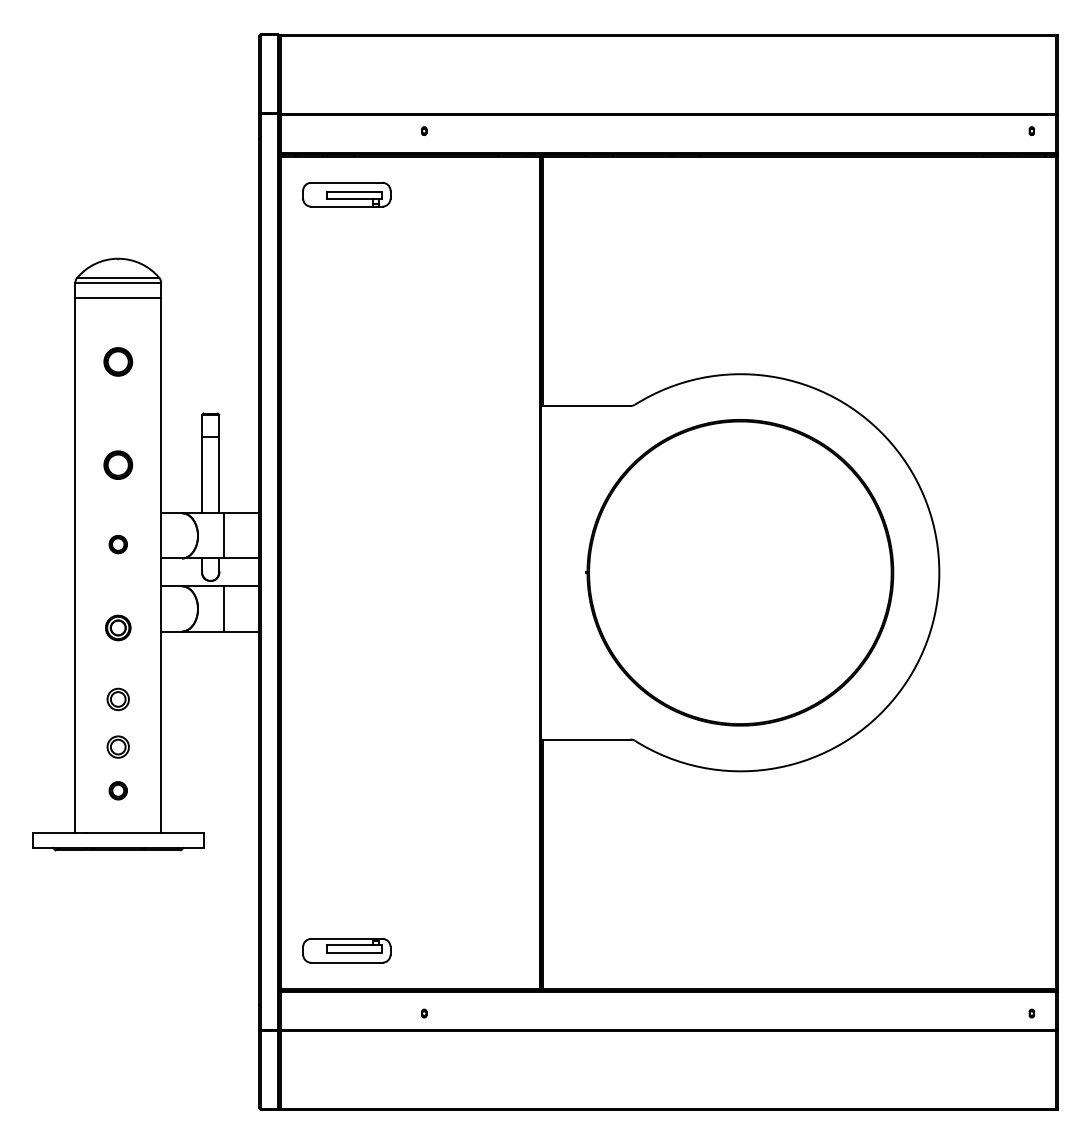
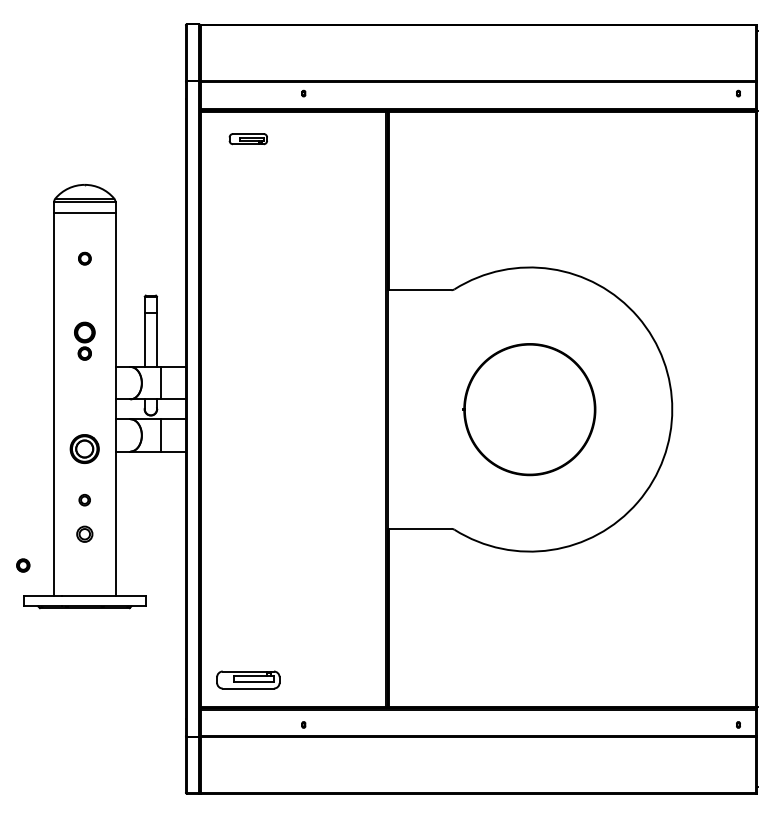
part: (346, 194) -> (248, 138), size x0.6
part: (118, 361) -> (84, 258), size x0.6
part: (117, 544) -> (84, 353), moved
part: (739, 572) -> (529, 409), size x0.6
part: (118, 627) -> (84, 448), size x1.6
part: (117, 699) -> (84, 500), size x0.7
part: (117, 790) -> (22, 565), moved

